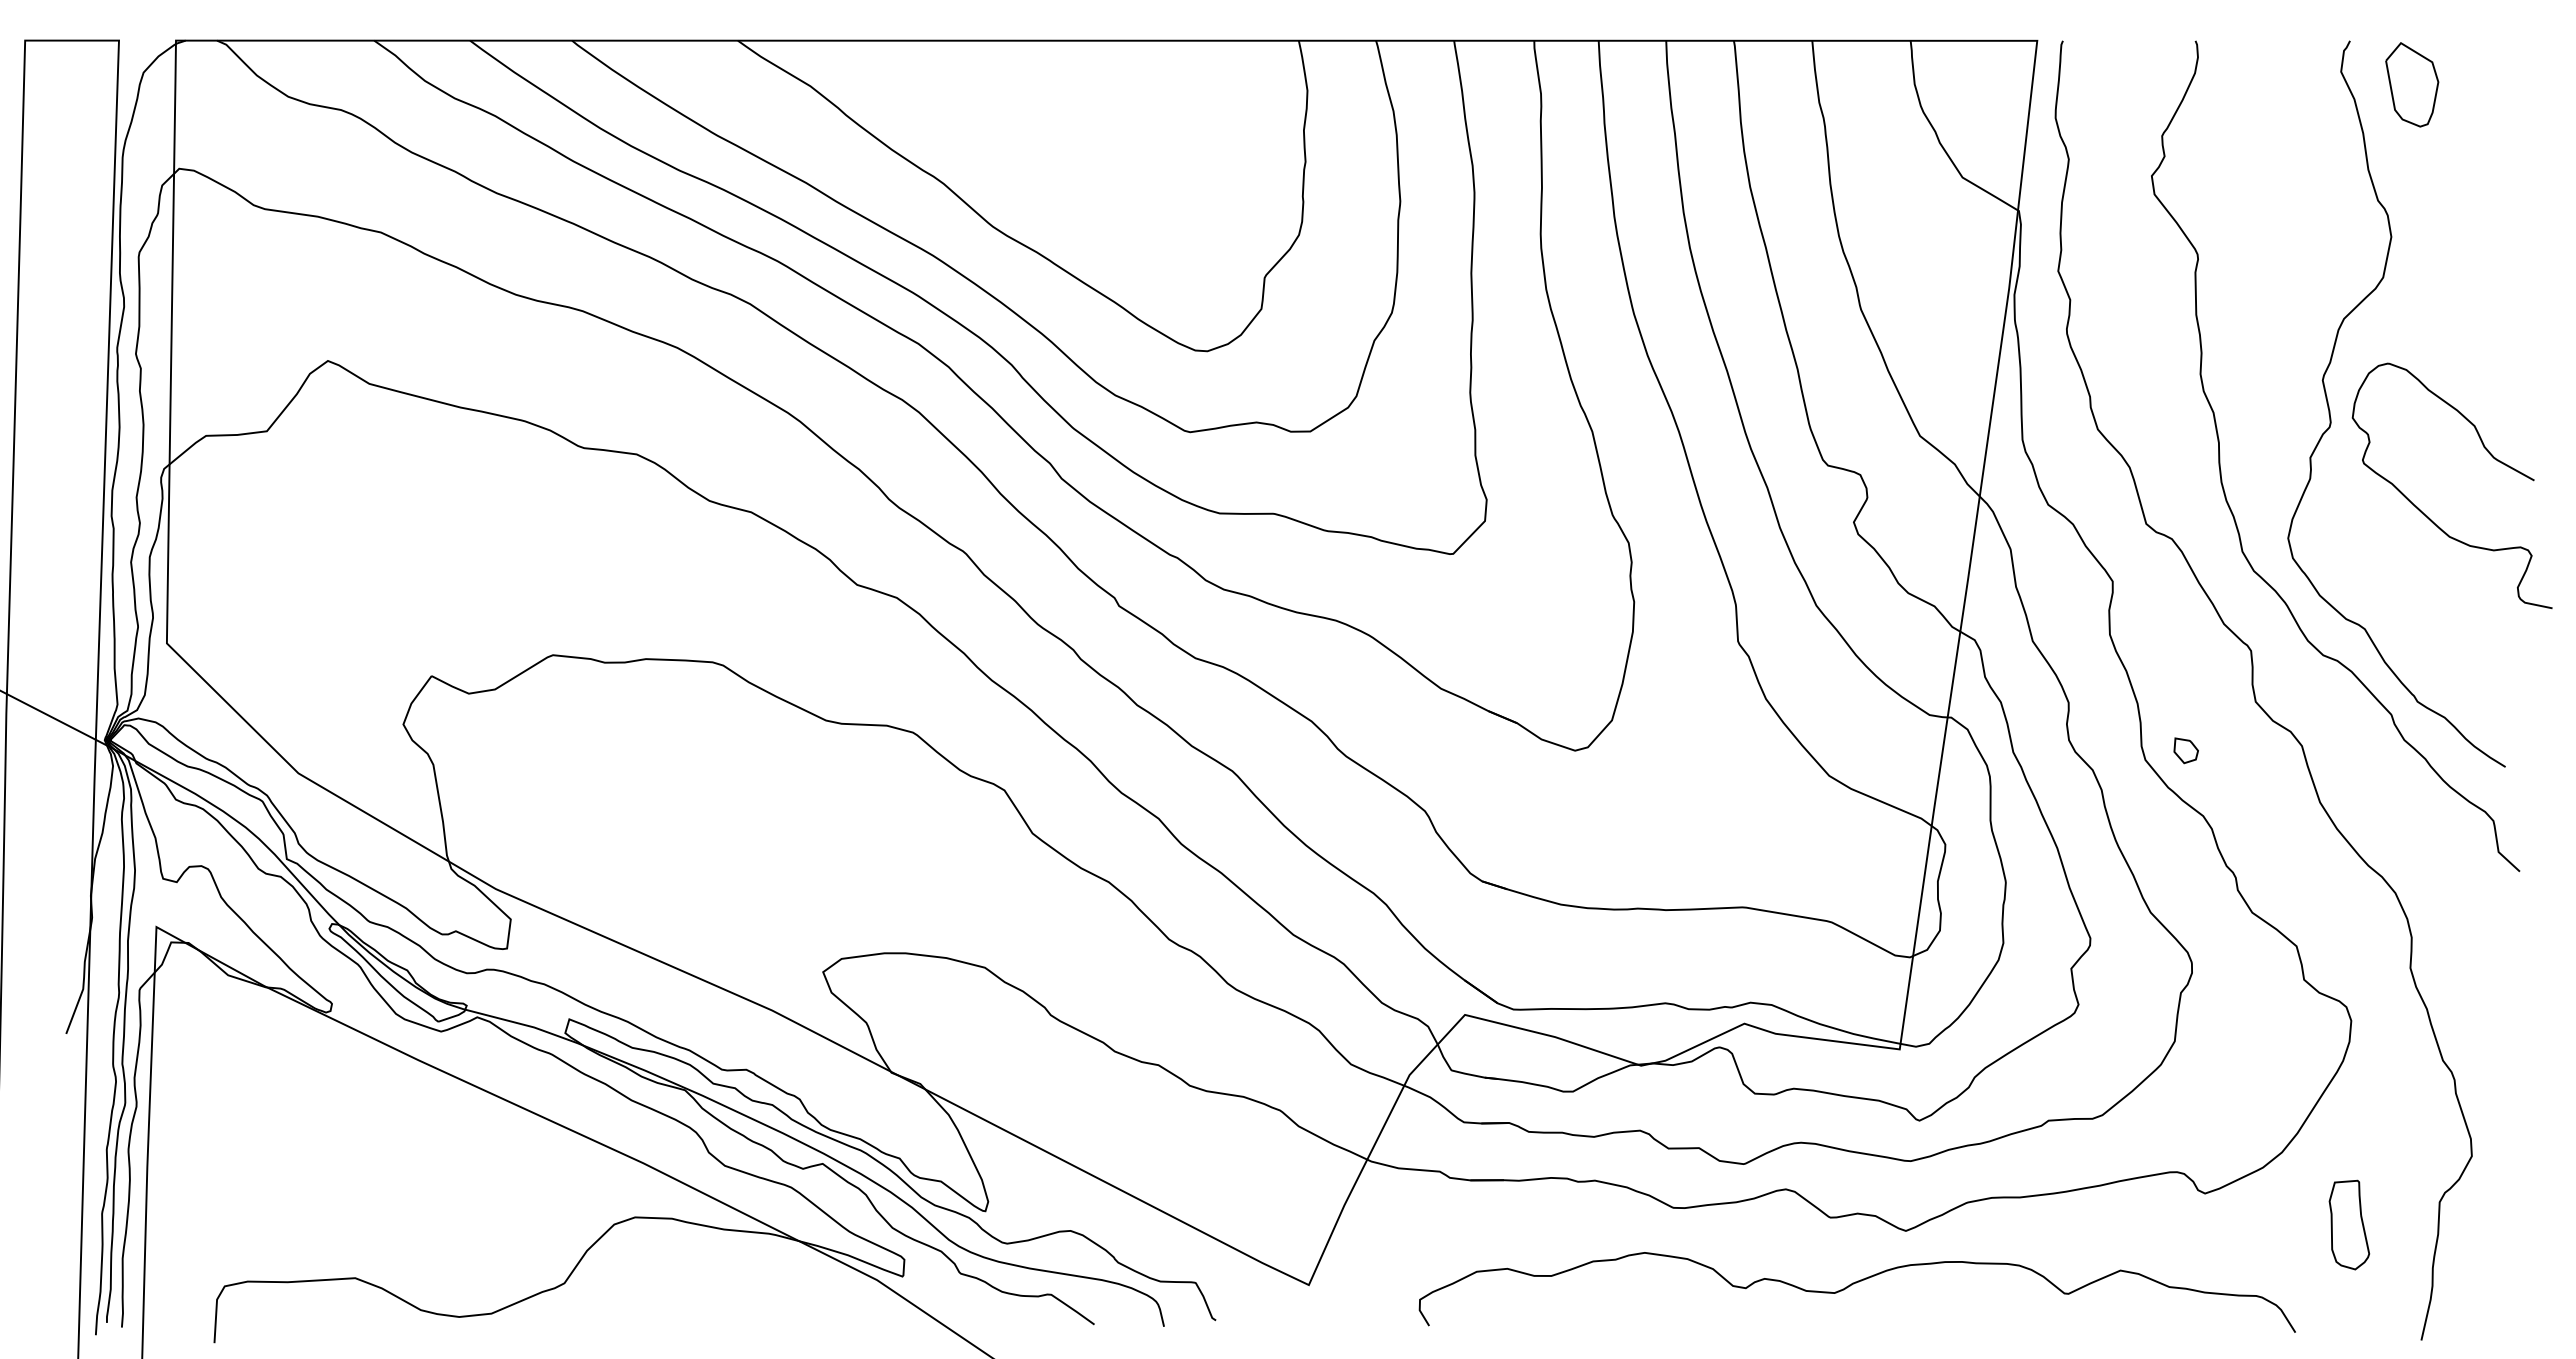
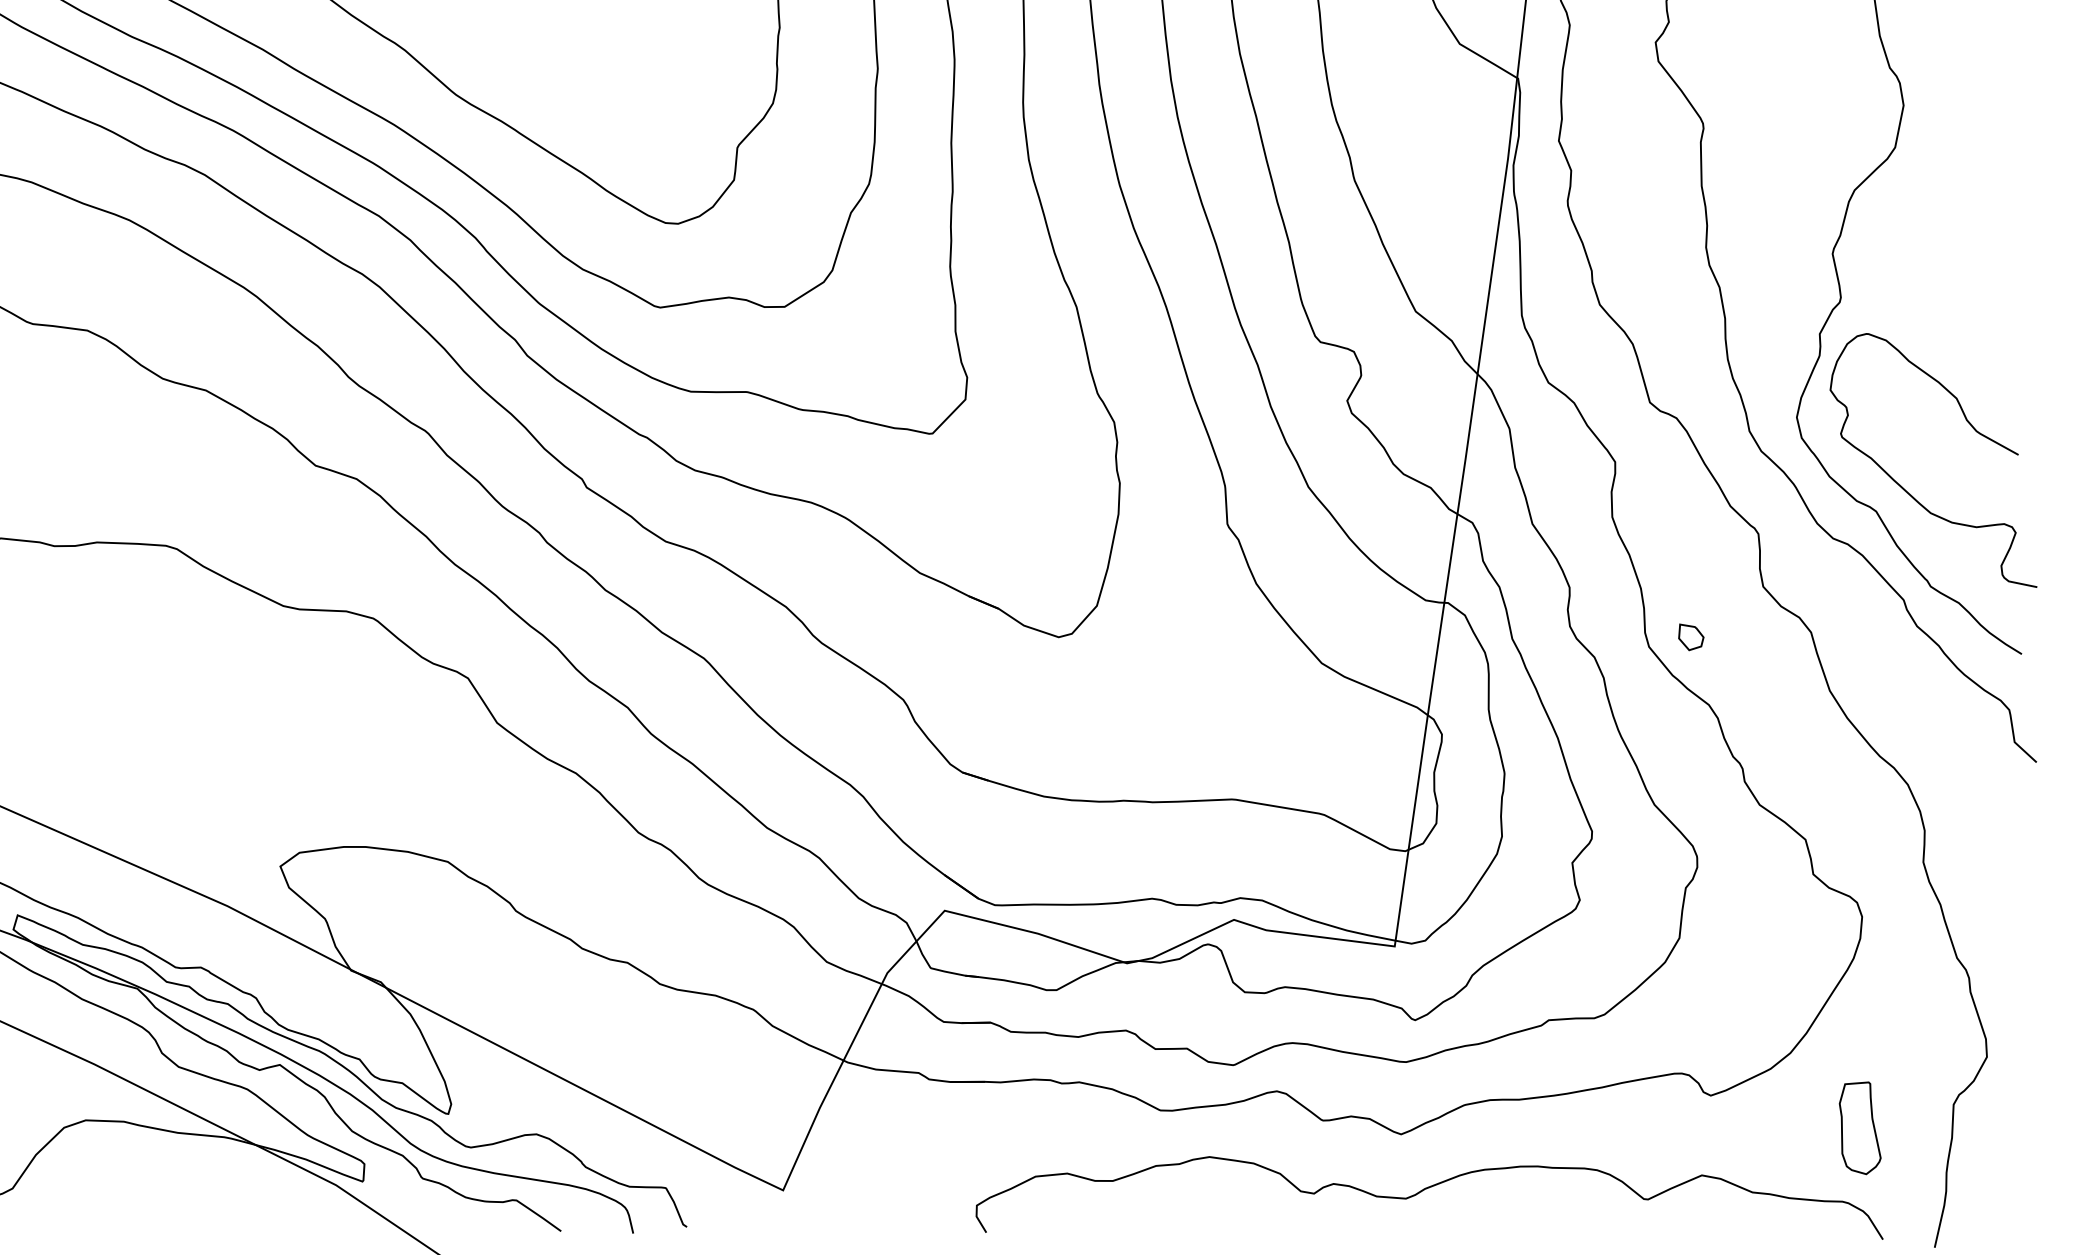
curve: (2428, 516) -> (1908, 492), moved
curve: (1852, 1285) -> (1424, 1190), moved

